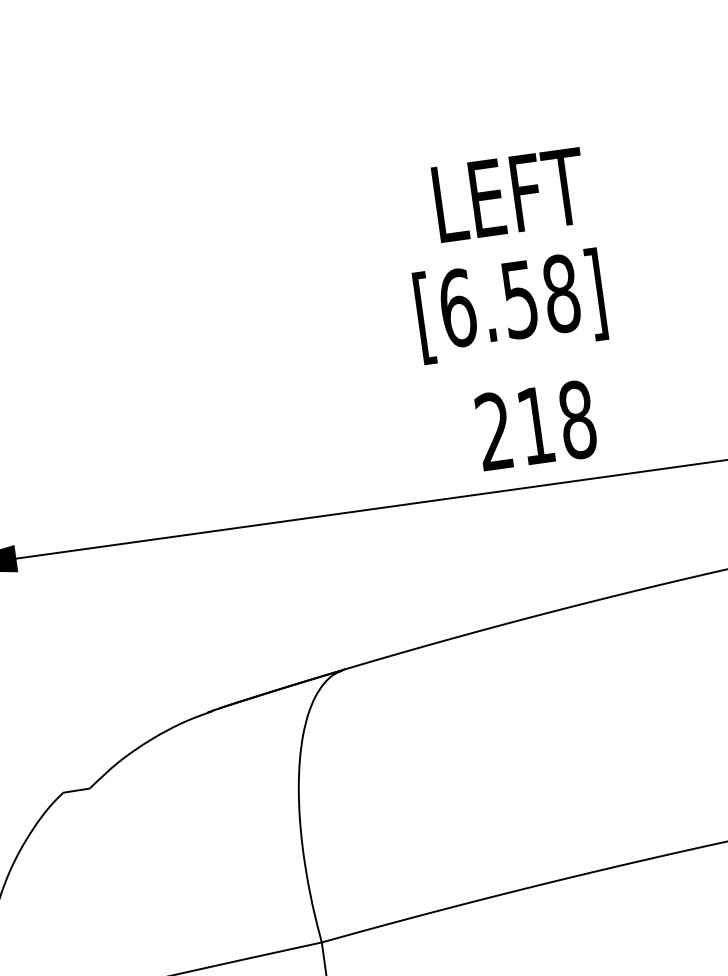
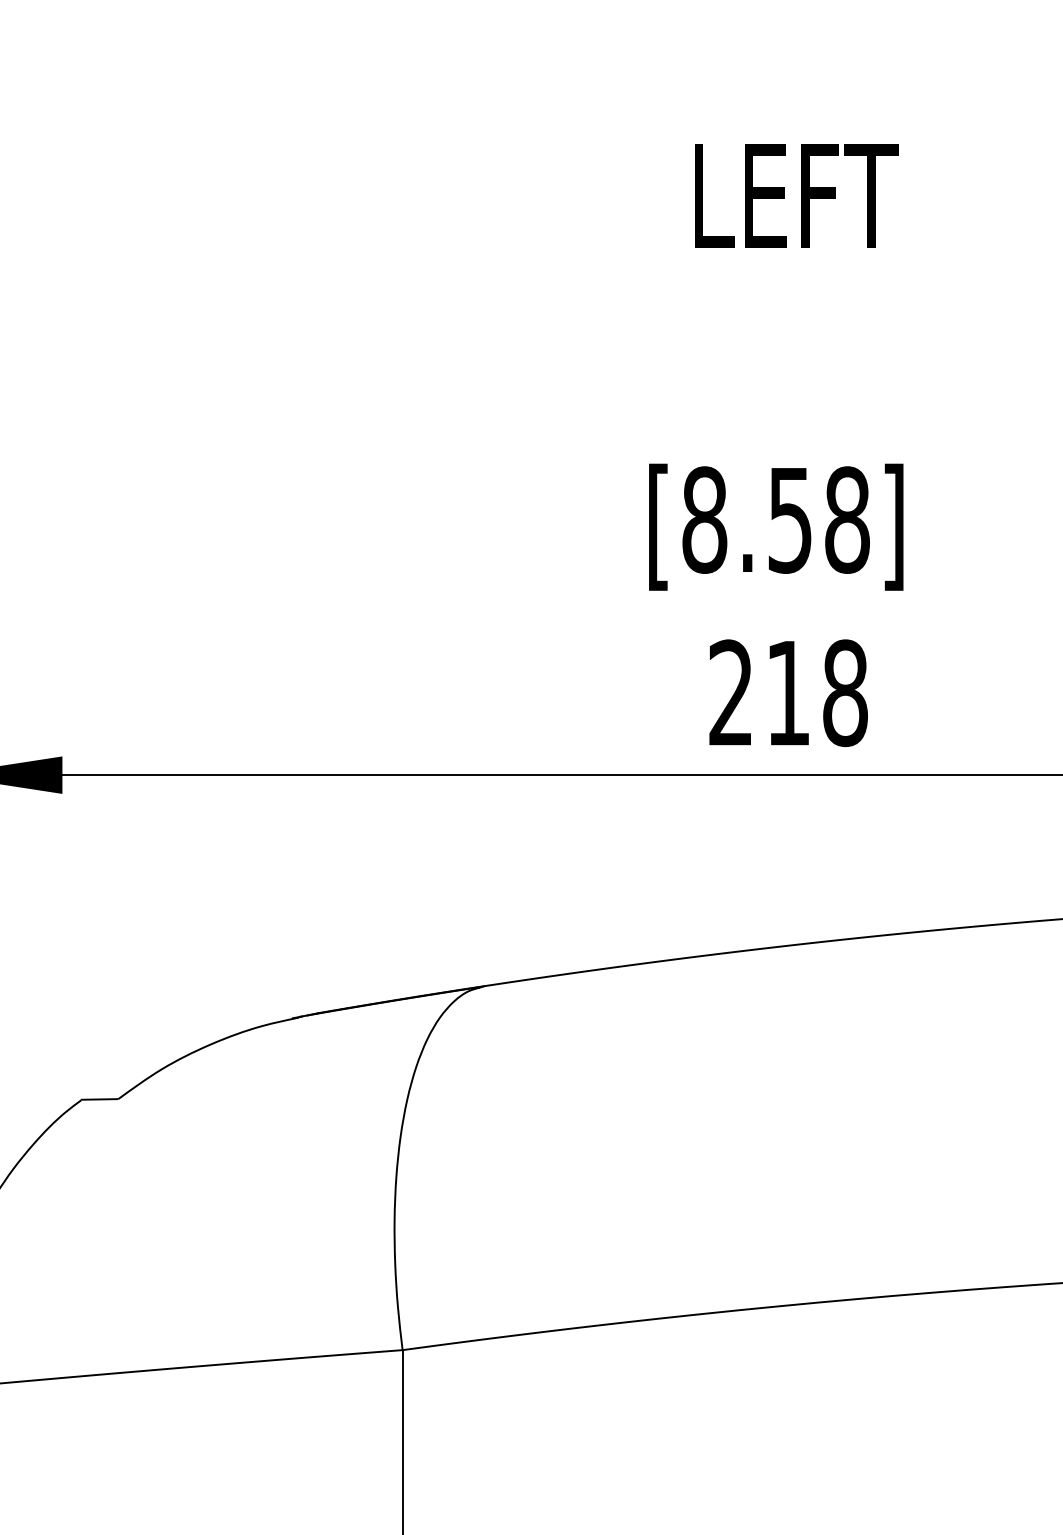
text: (510, 194) -> (796, 195), moved
text: (457, 307) -> (704, 519), [6.58] -> [8.58]

